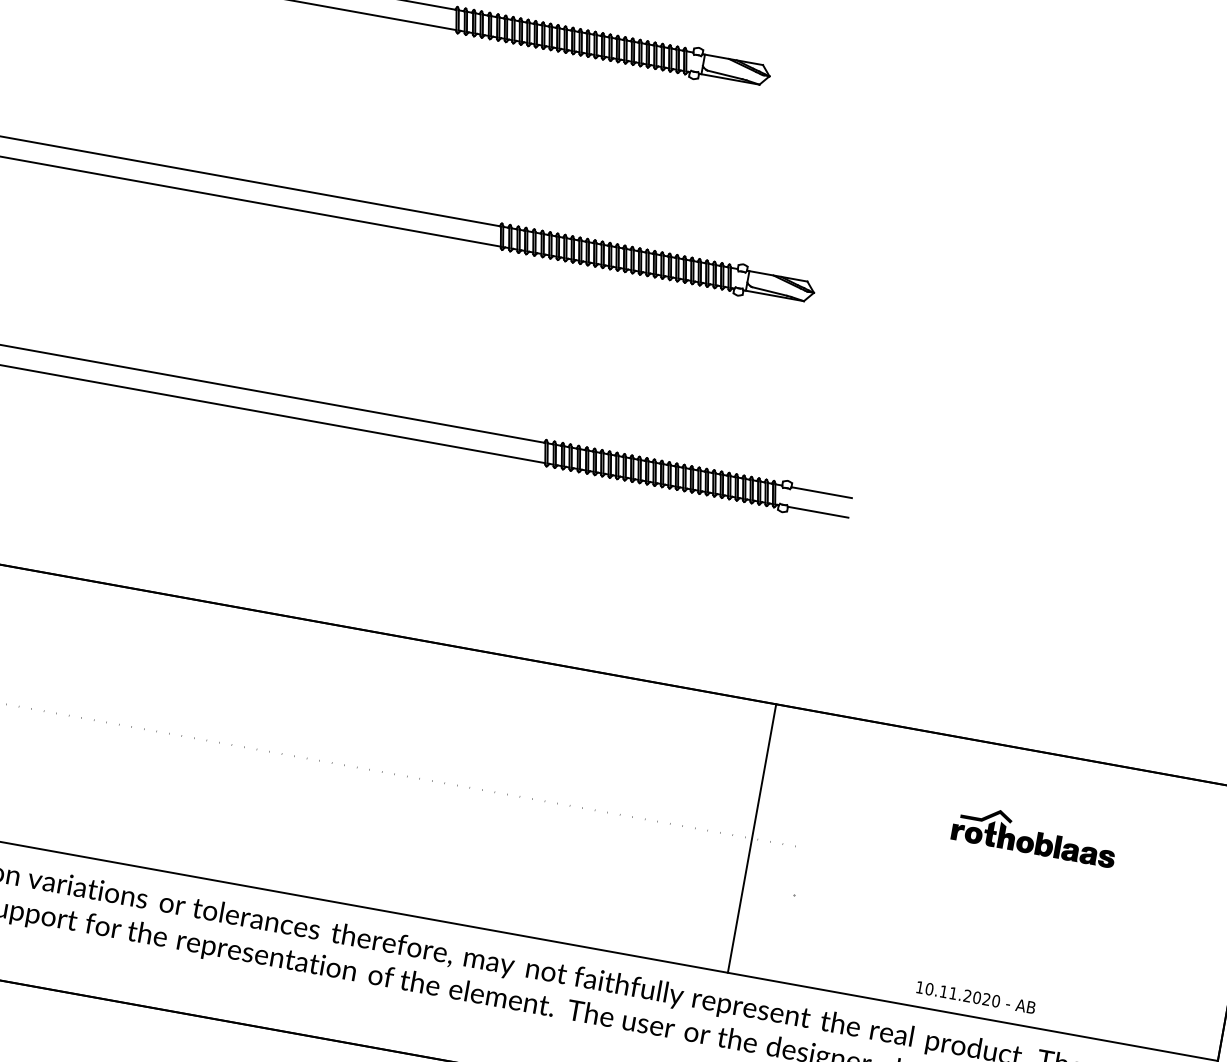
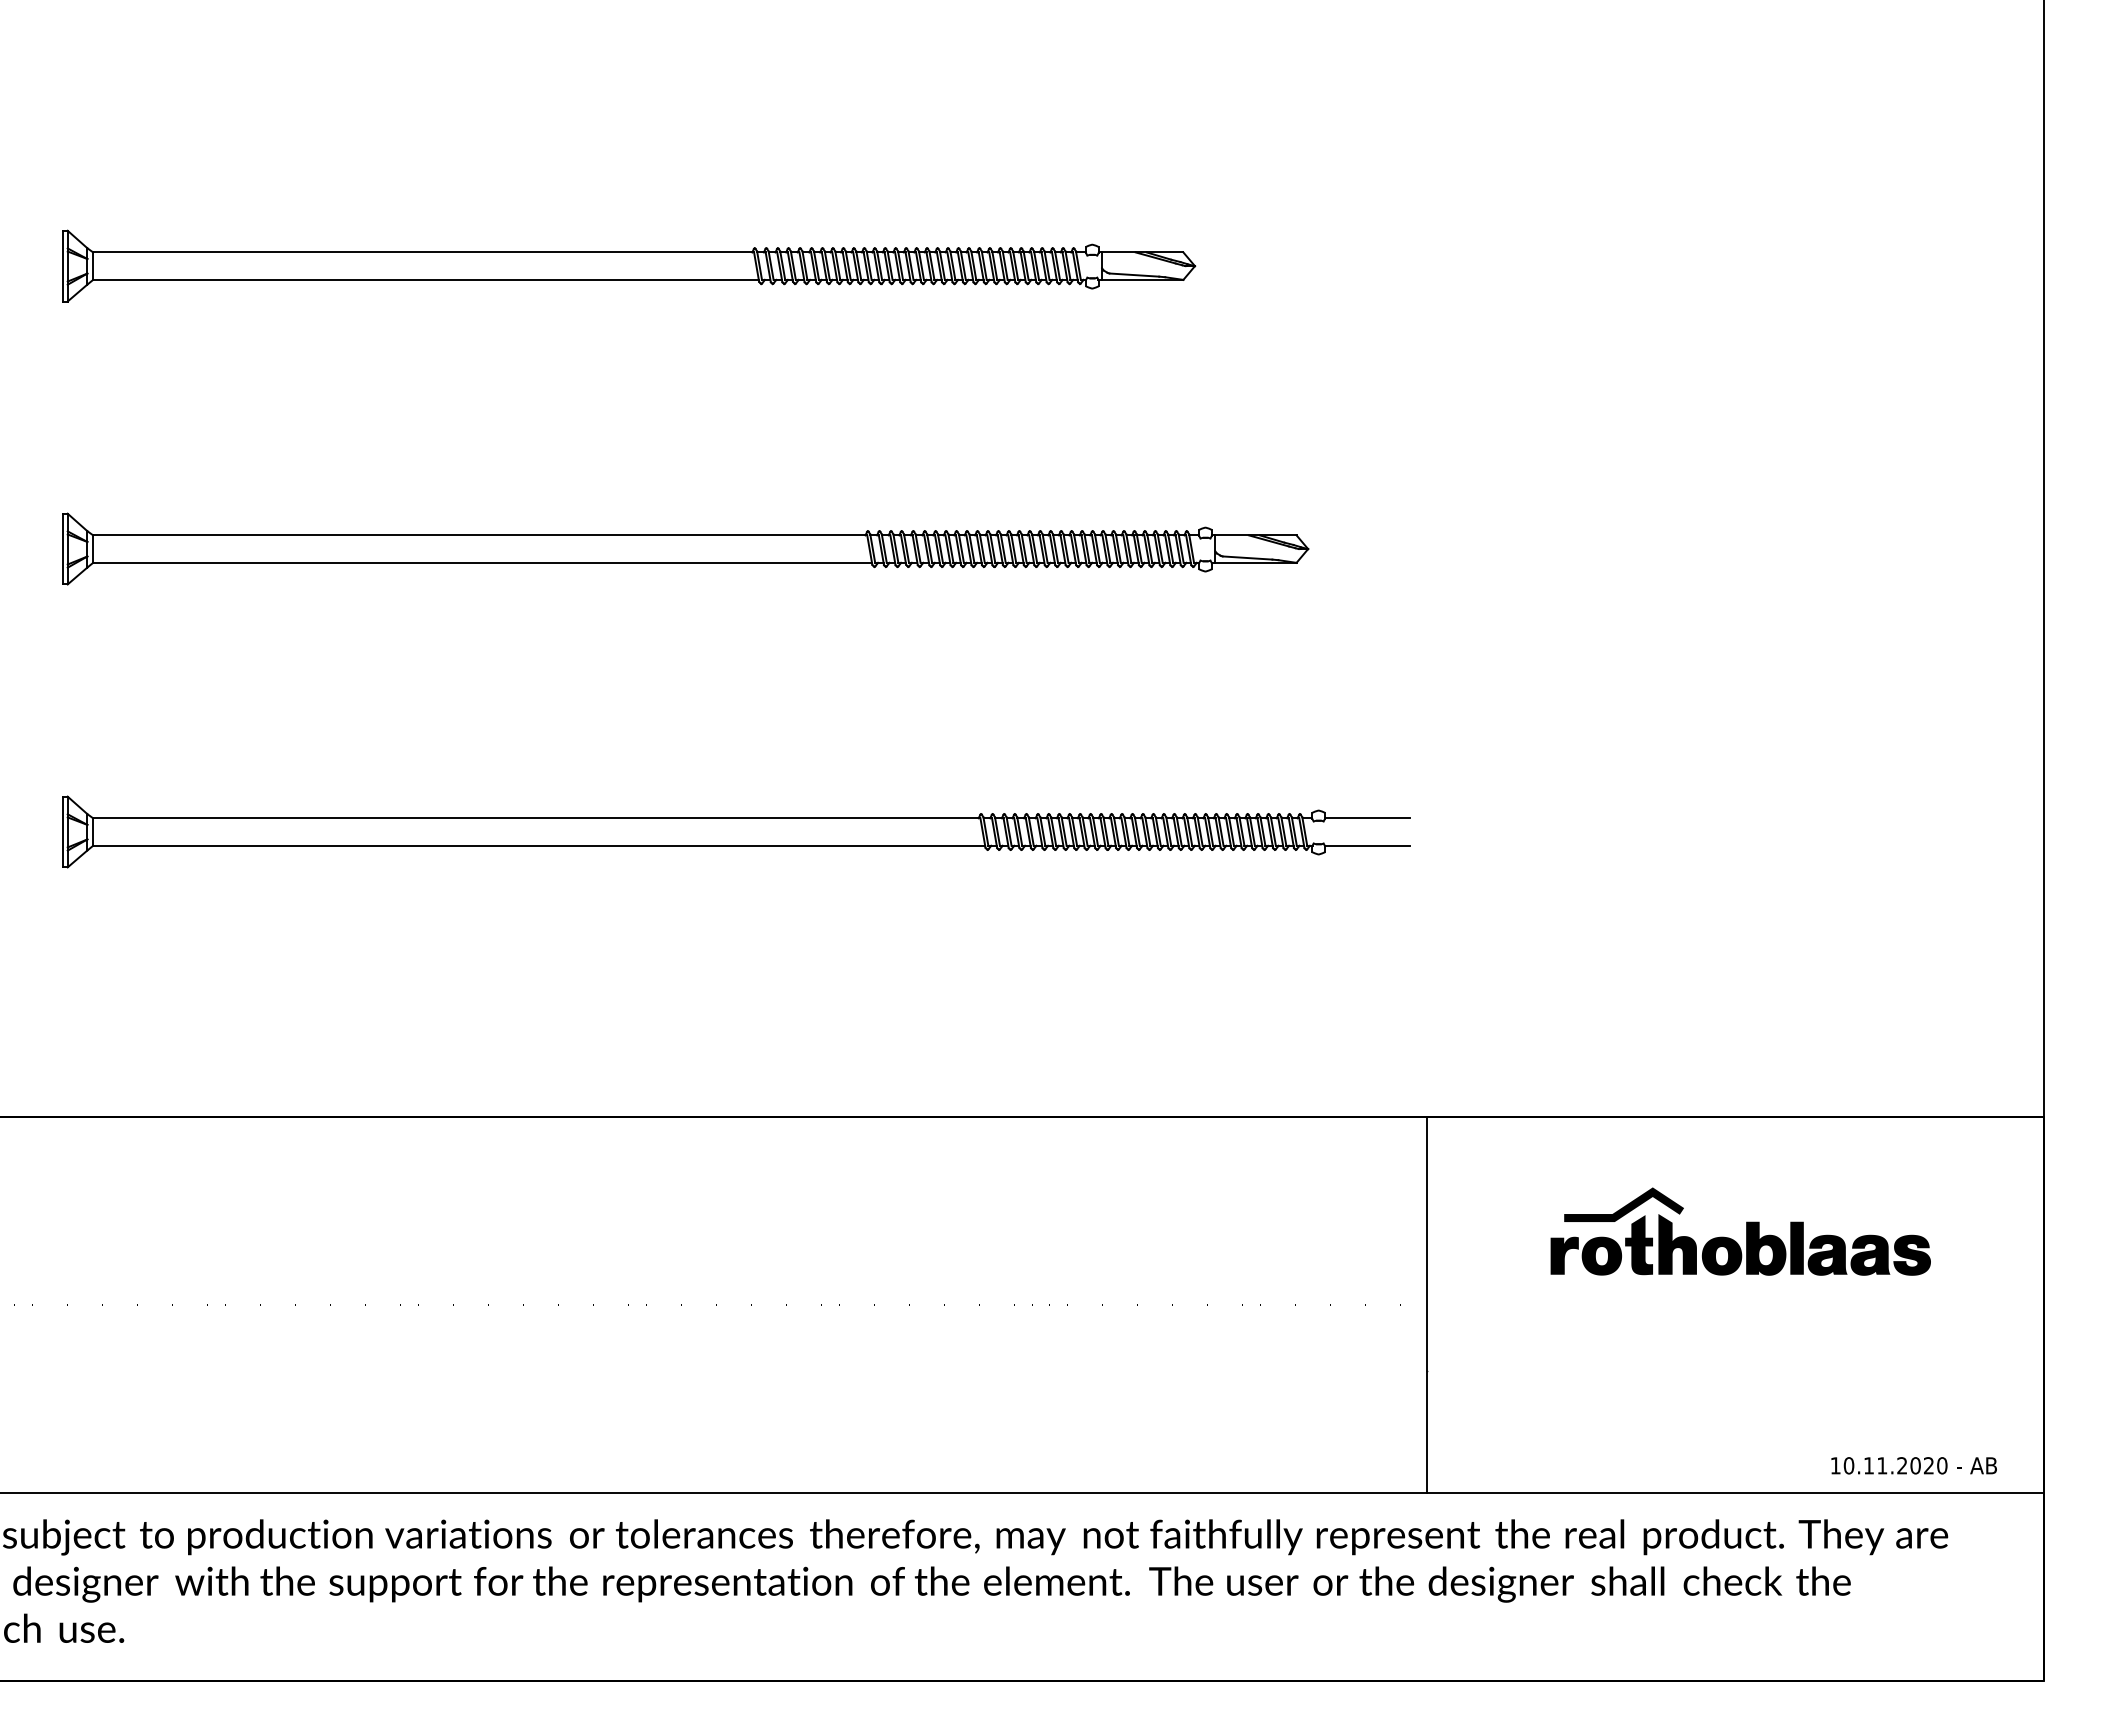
part: (1034, 835) -> (1740, 1231), size x1.67
line: (752, 838) -> (1427, 1304), moved
text: (975, 997) -> (1913, 1465), moved

